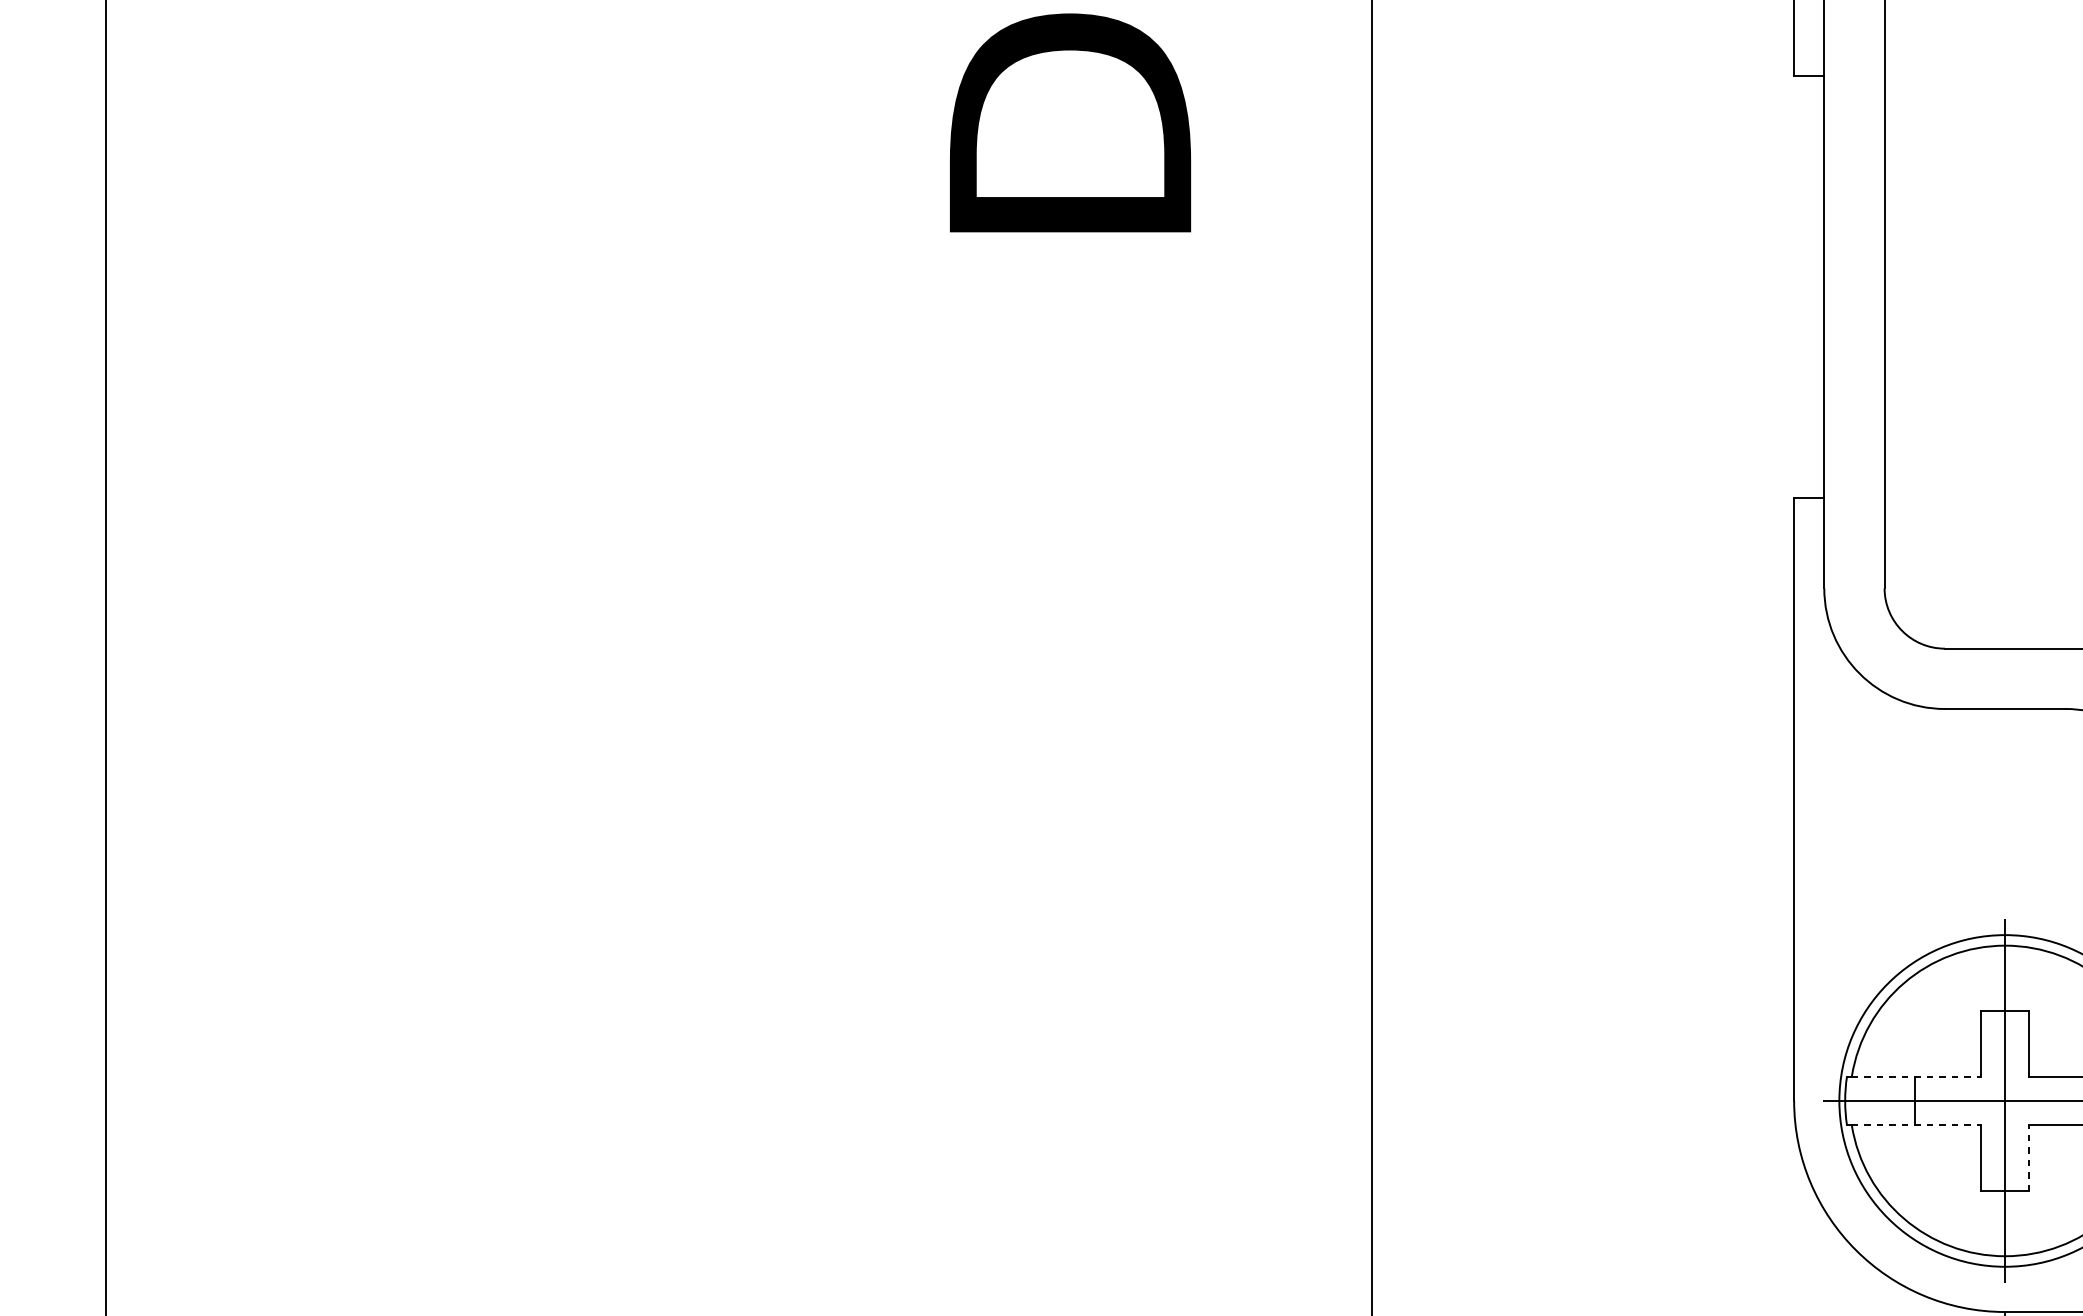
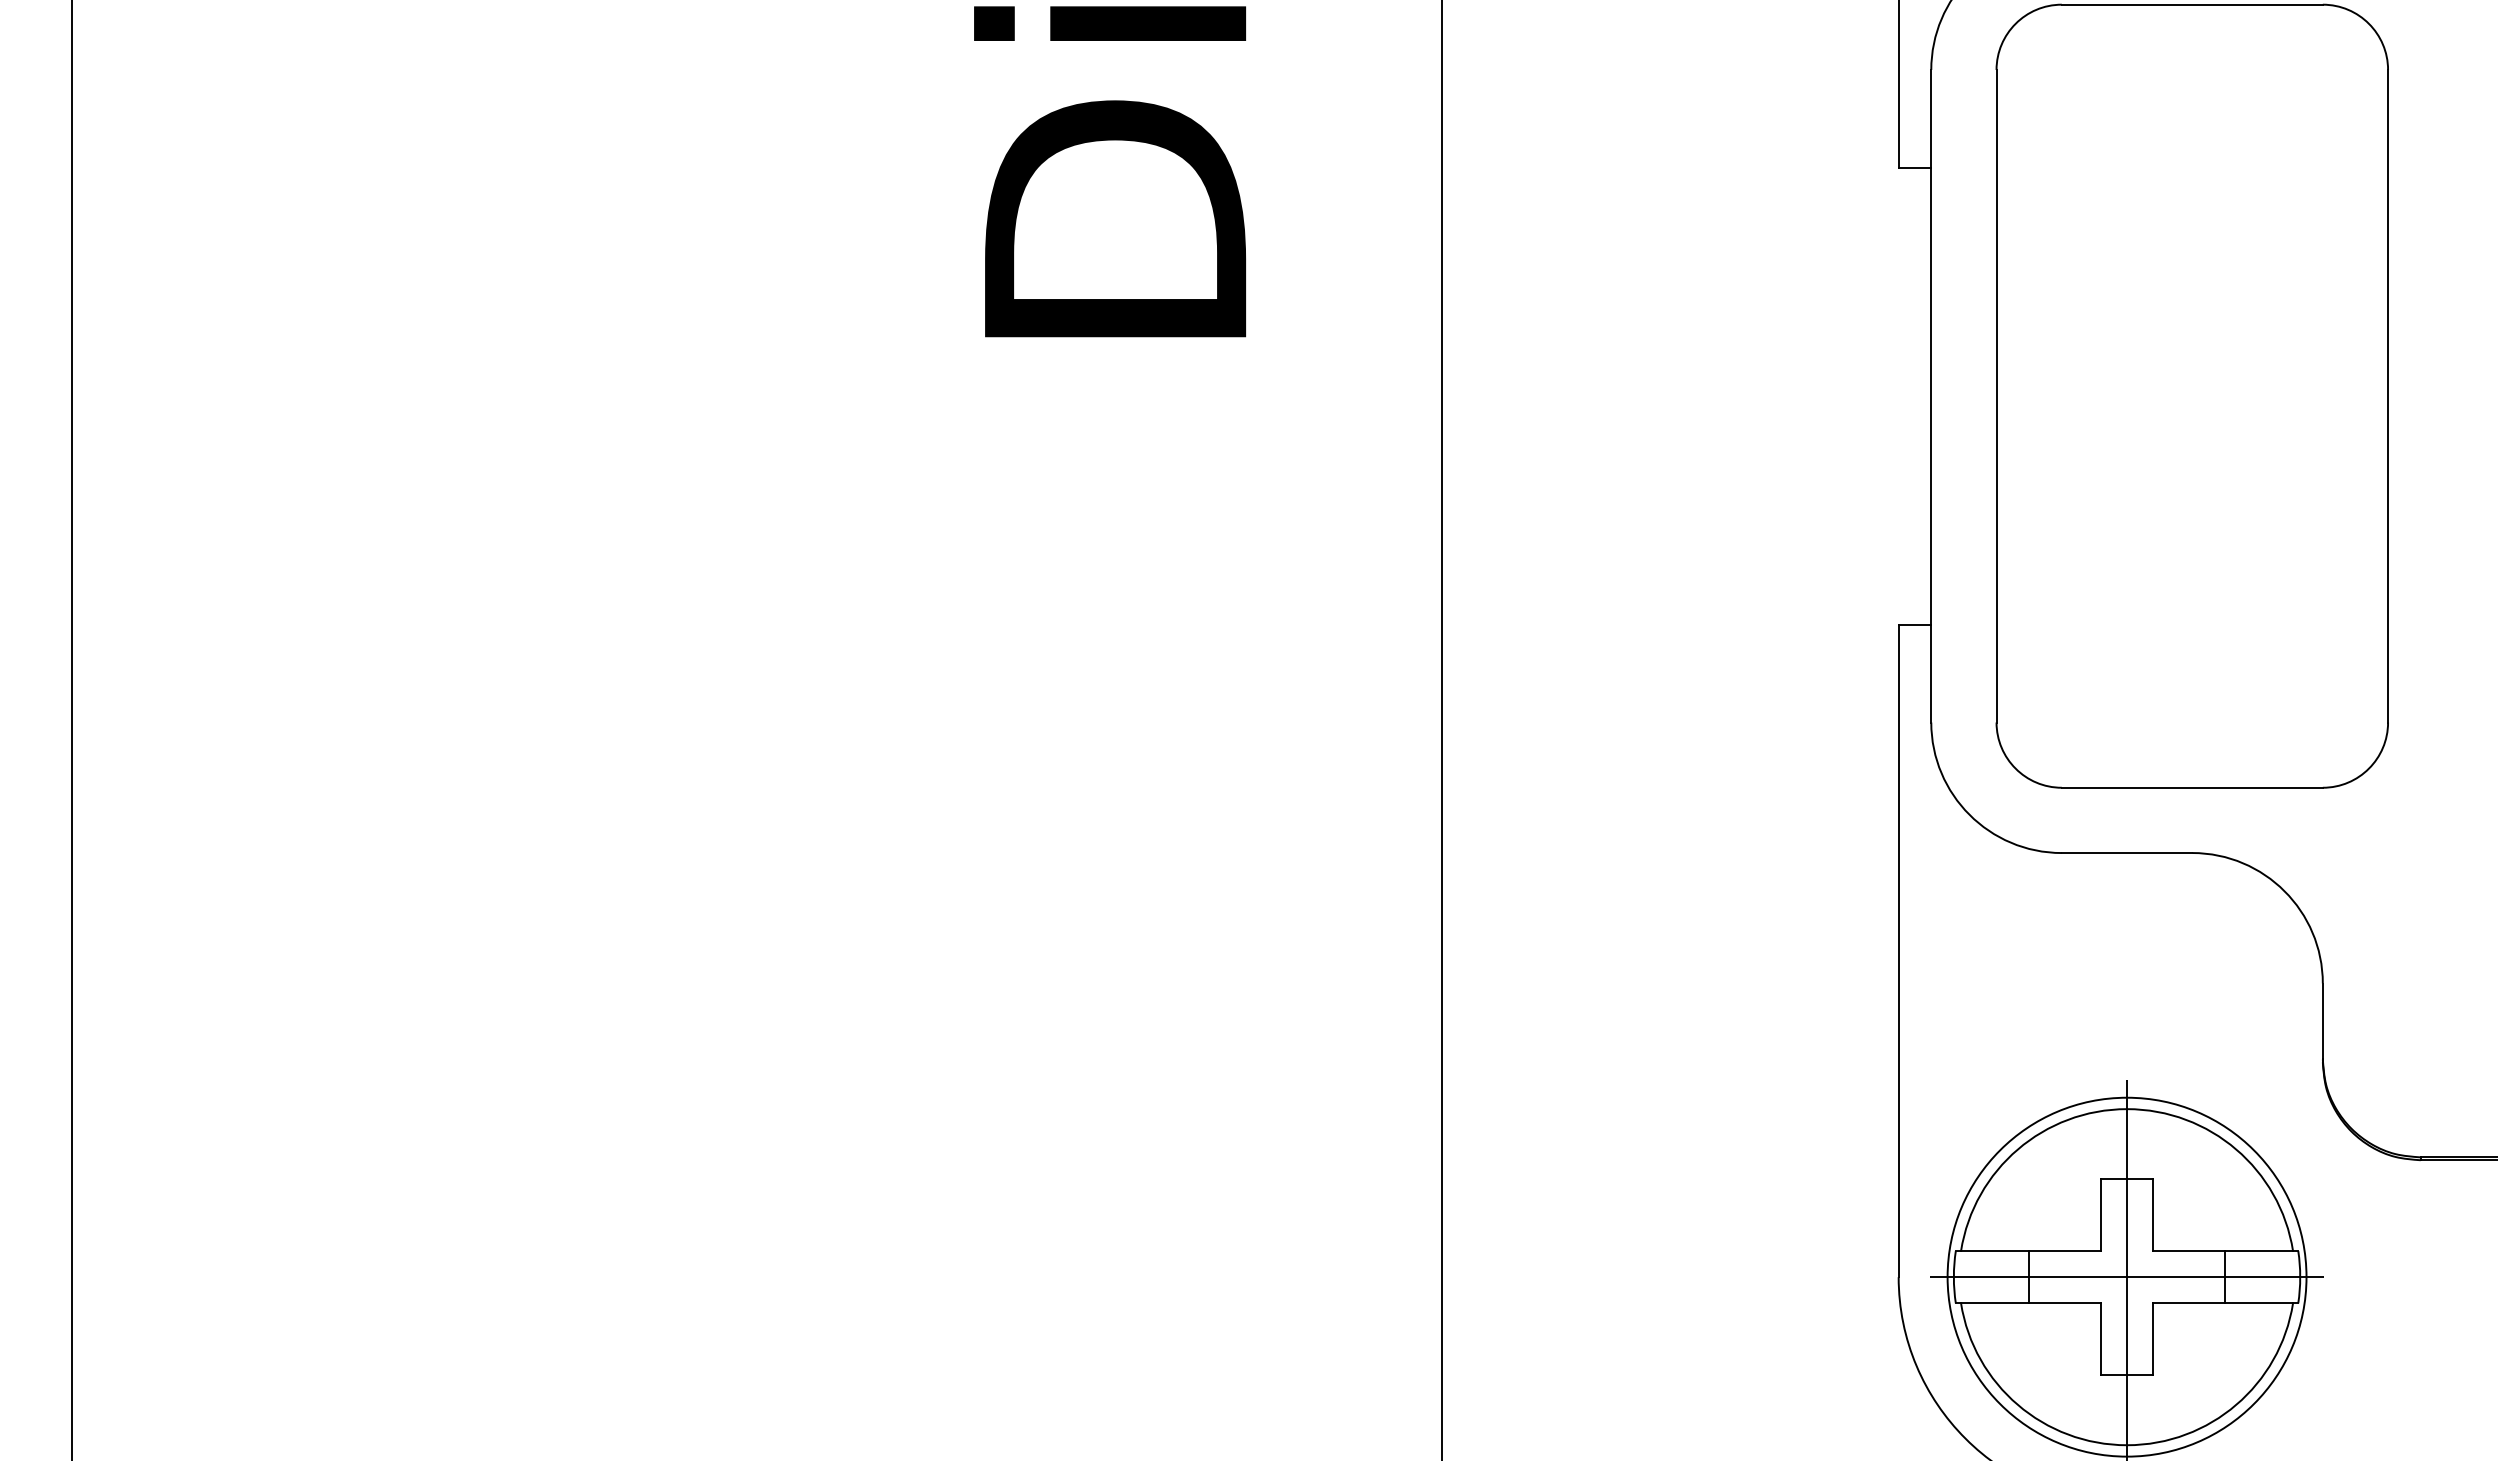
line: (1916, 1077) -> (2031, 1251), dashed -> solid
line: (1916, 1125) -> (2031, 1303), dashed -> solid
line: (2029, 1158) -> (2153, 1339), dashed -> solid

